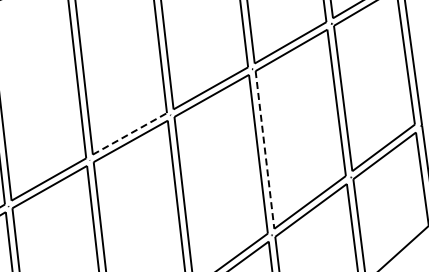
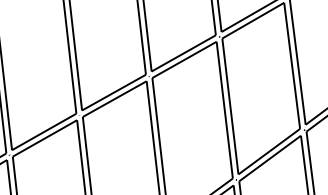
line: (130, 133) -> (114, 92), dashed -> solid
line: (265, 150) -> (230, 106), dashed -> solid

